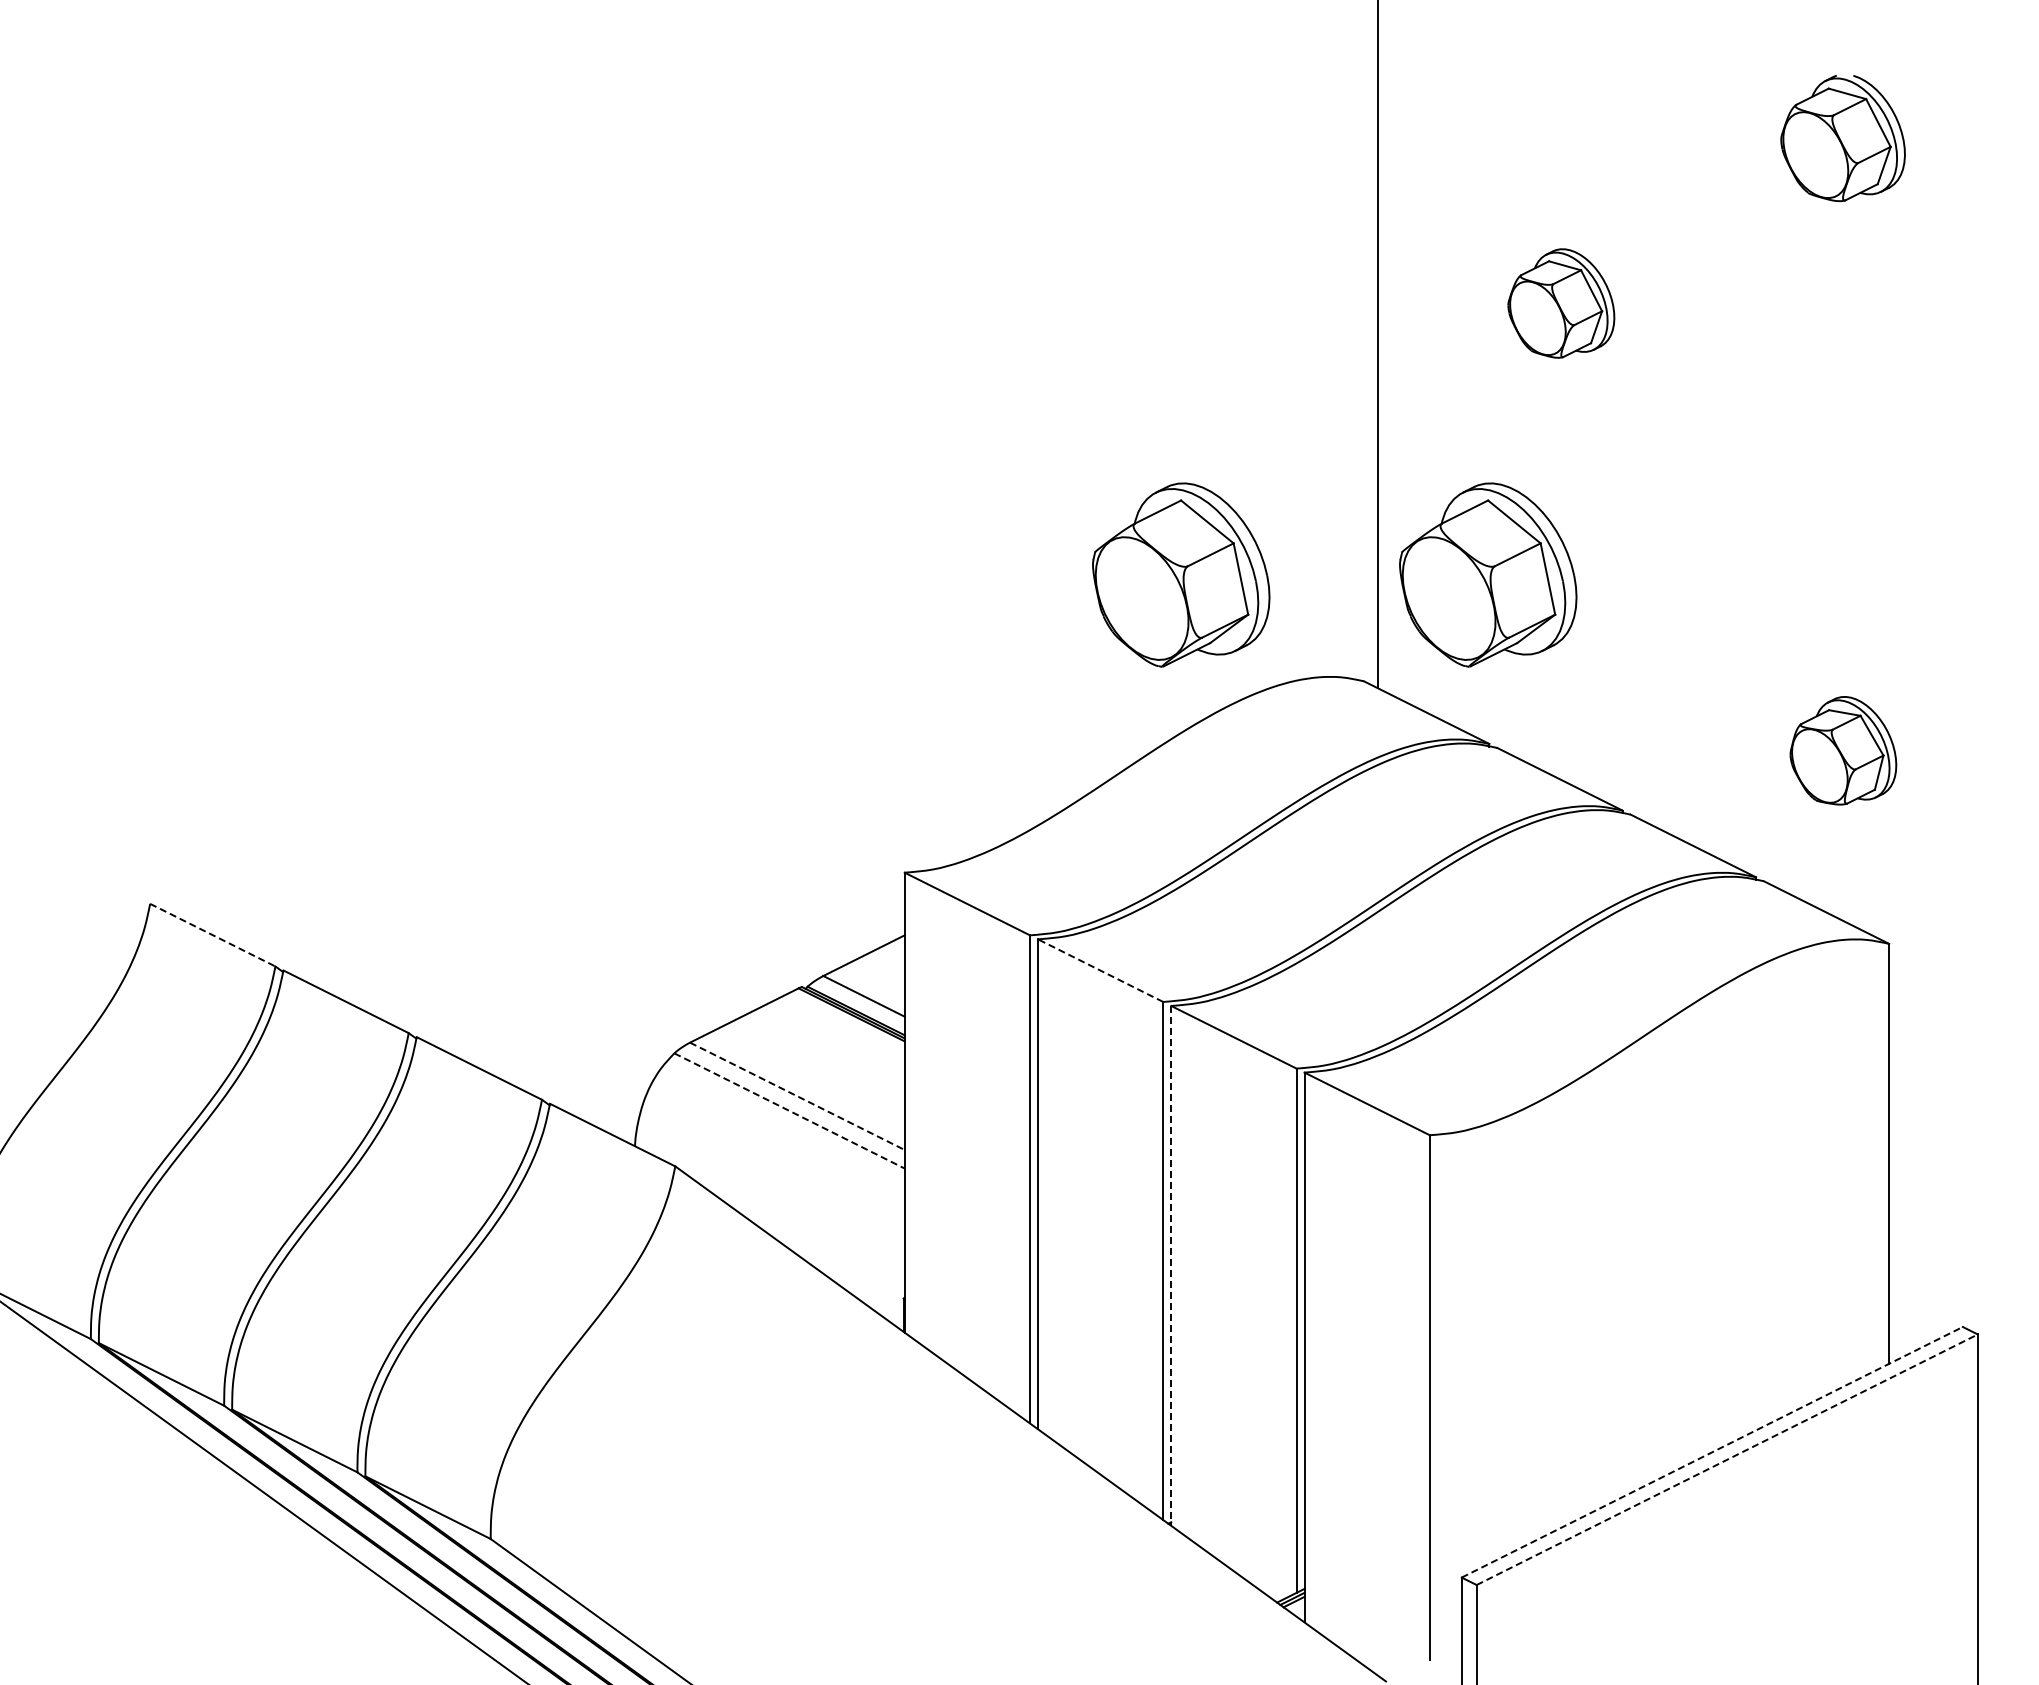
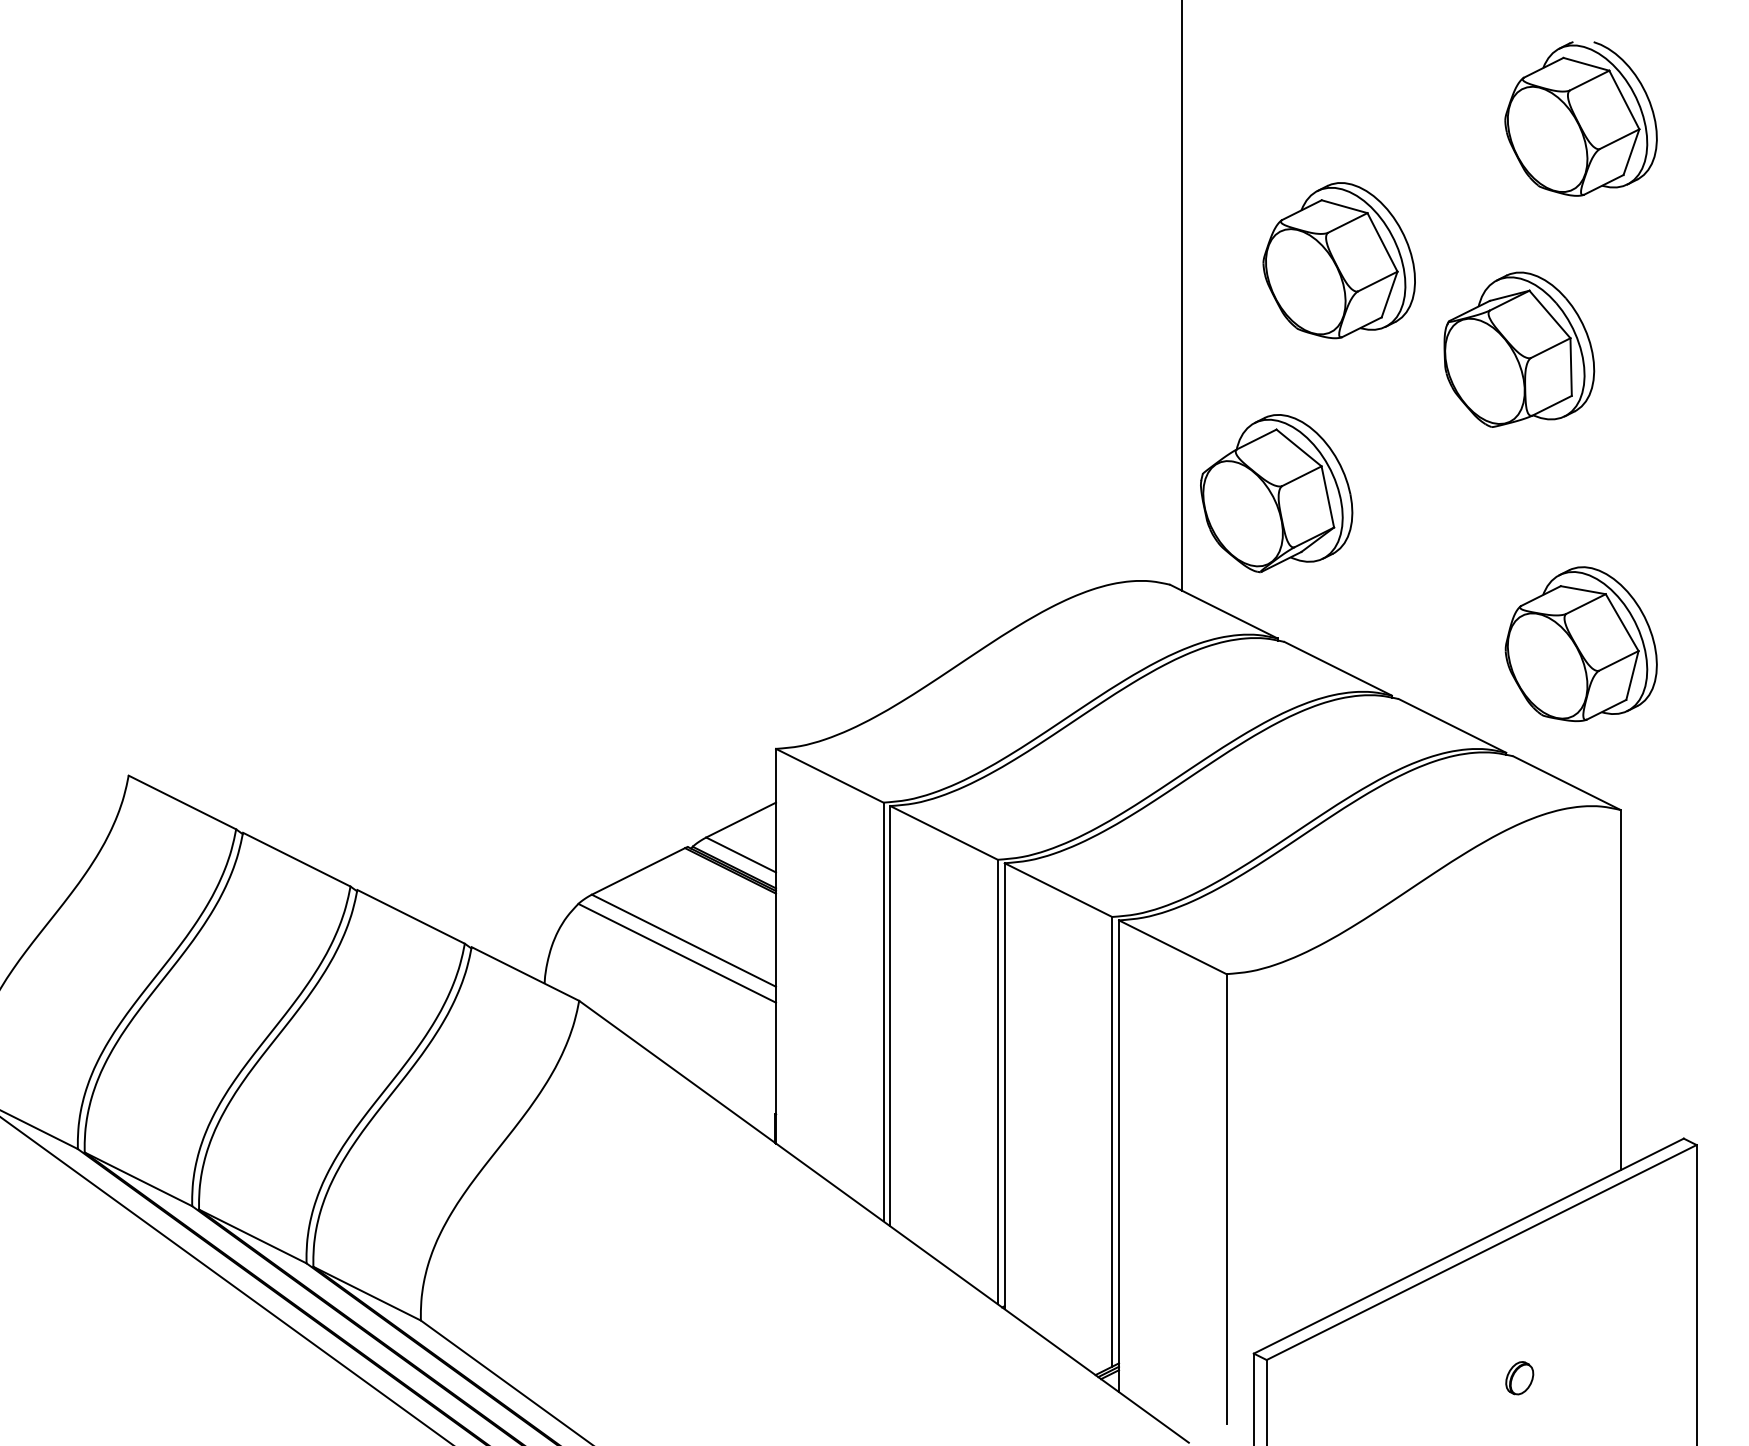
part: (1842, 138) -> (1580, 119), size x1.43
part: (1561, 303) -> (1339, 260), size x1.67
part: (1771, 407) -> (1519, 349), added
part: (1181, 574) -> (1013, 493), removed
part: (1843, 750) -> (1581, 644), size x1.67
line: (213, 935) -> (183, 802), dashed -> solid
line: (1100, 970) -> (943, 832), dashed -> solid
line: (797, 1096) -> (684, 940), dashed -> solid
line: (789, 1110) -> (677, 952), dashed -> solid
line: (1171, 1265) -> (1004, 1085), dashed -> solid
line: (1712, 1452) -> (1469, 1246), dashed -> solid
line: (1727, 1459) -> (1481, 1252), dashed -> solid
part: (1771, 1605) -> (1519, 1377), added

